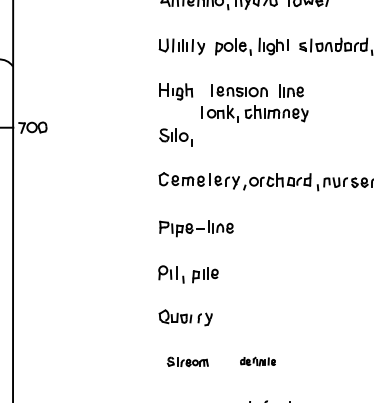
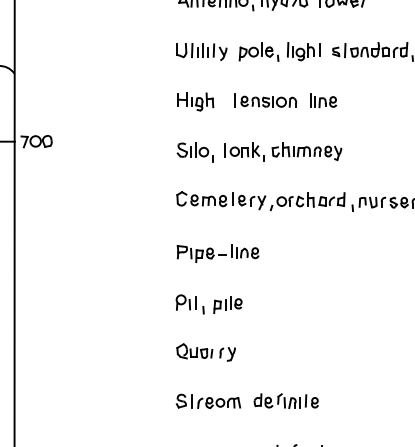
part: (254, 113) -> (282, 151), moved
part: (187, 361) -> (208, 400), size x1.43
part: (257, 361) -> (285, 400), size x1.67

